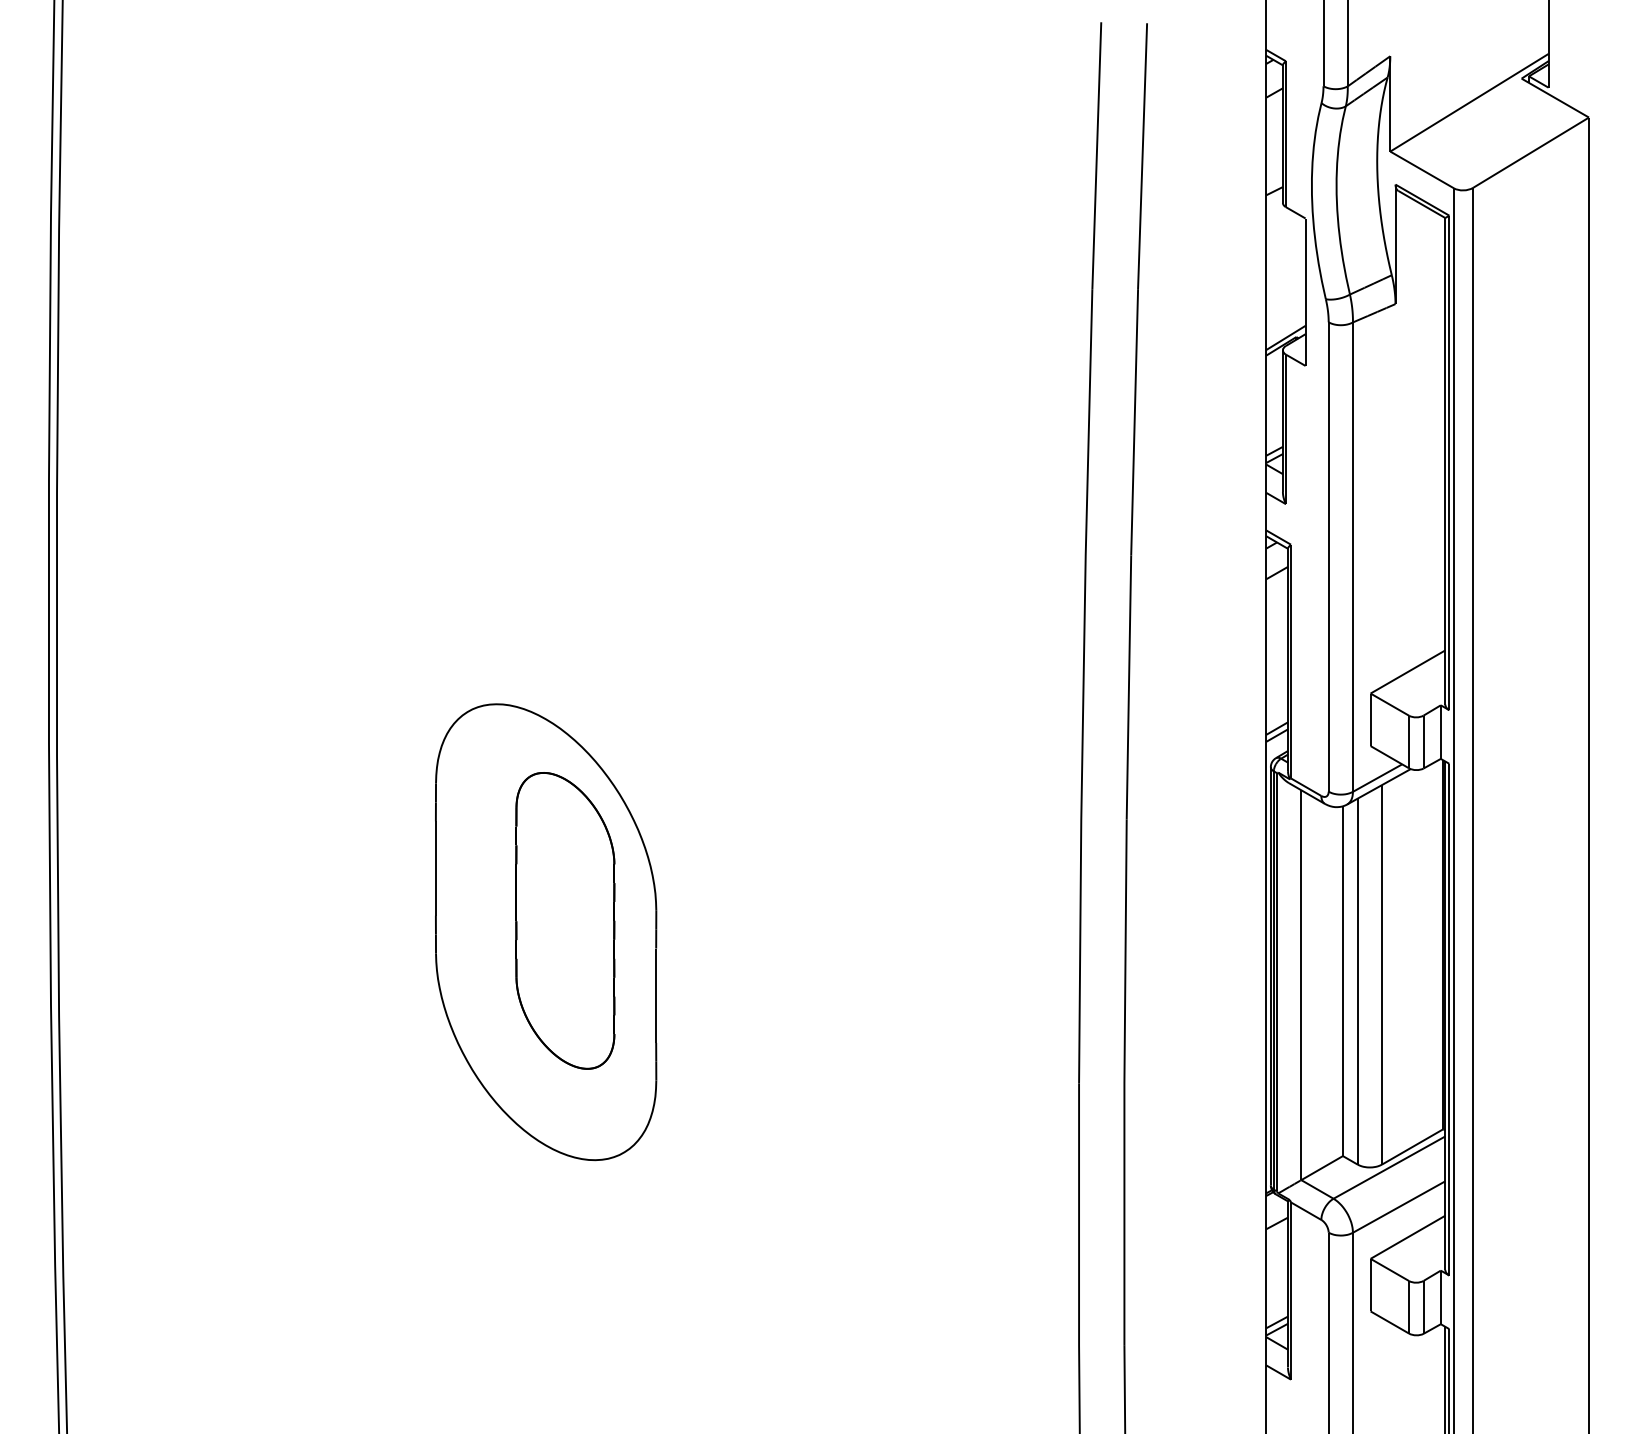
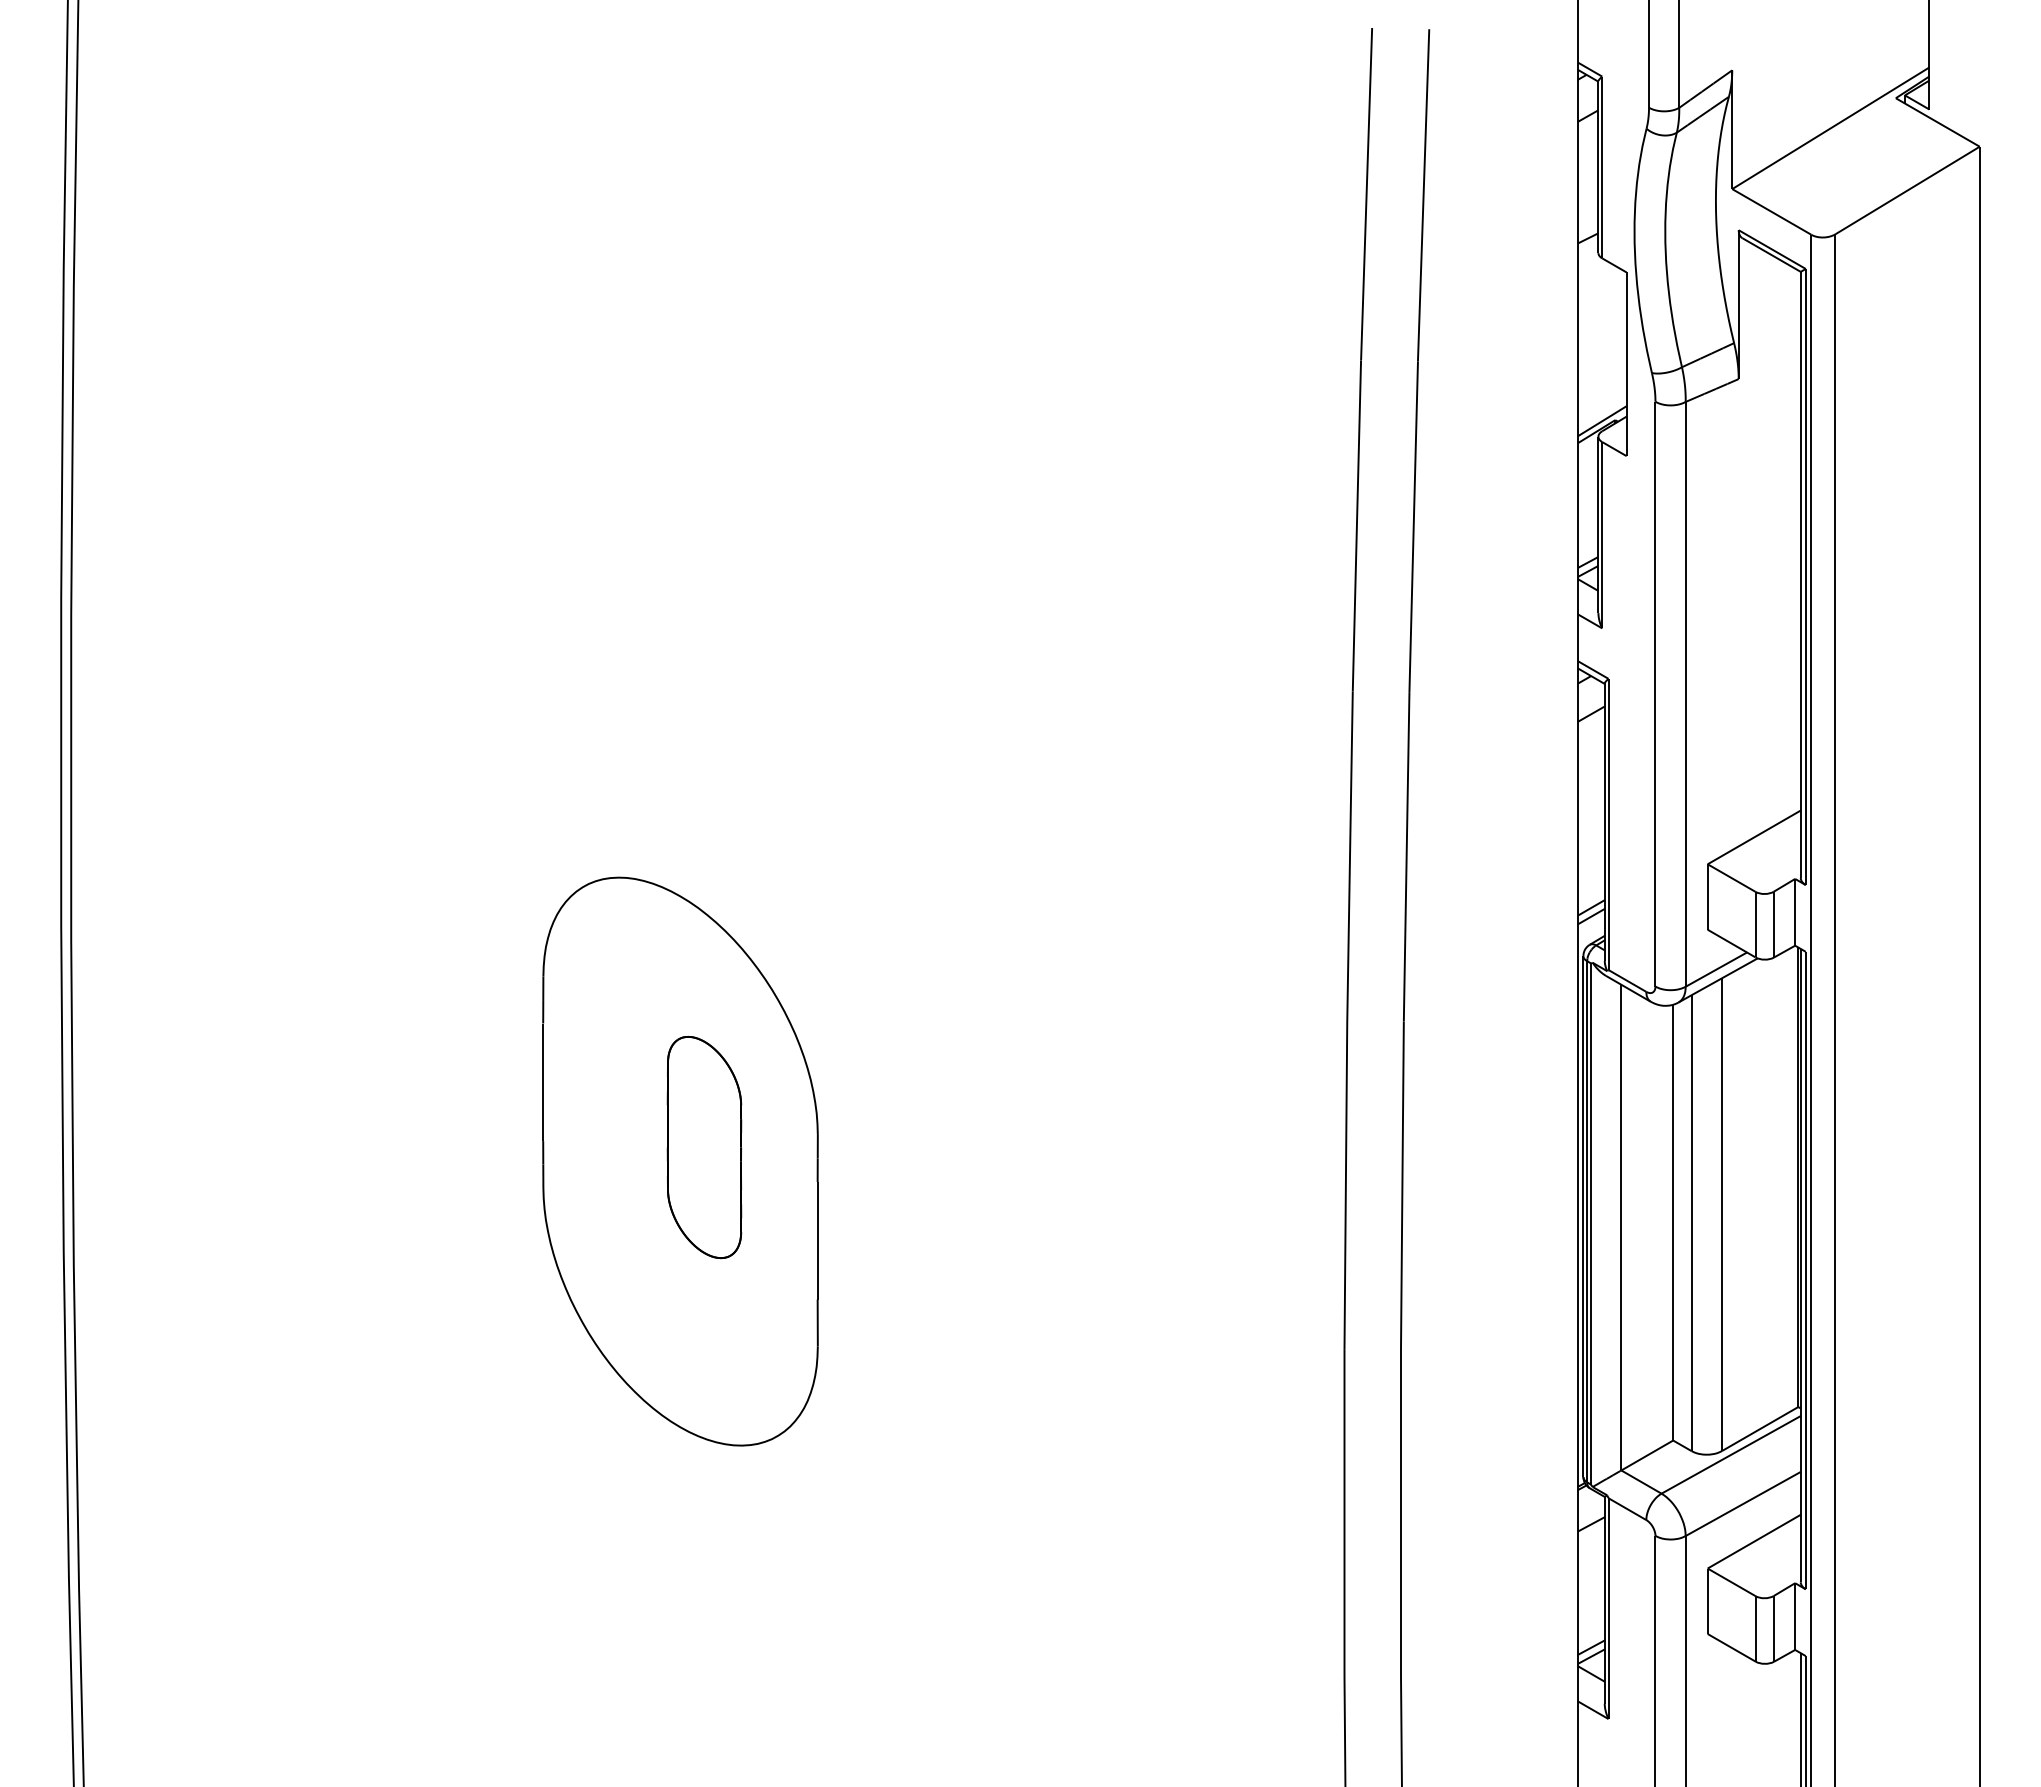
part: (565, 920) -> (704, 1147), size x0.6

